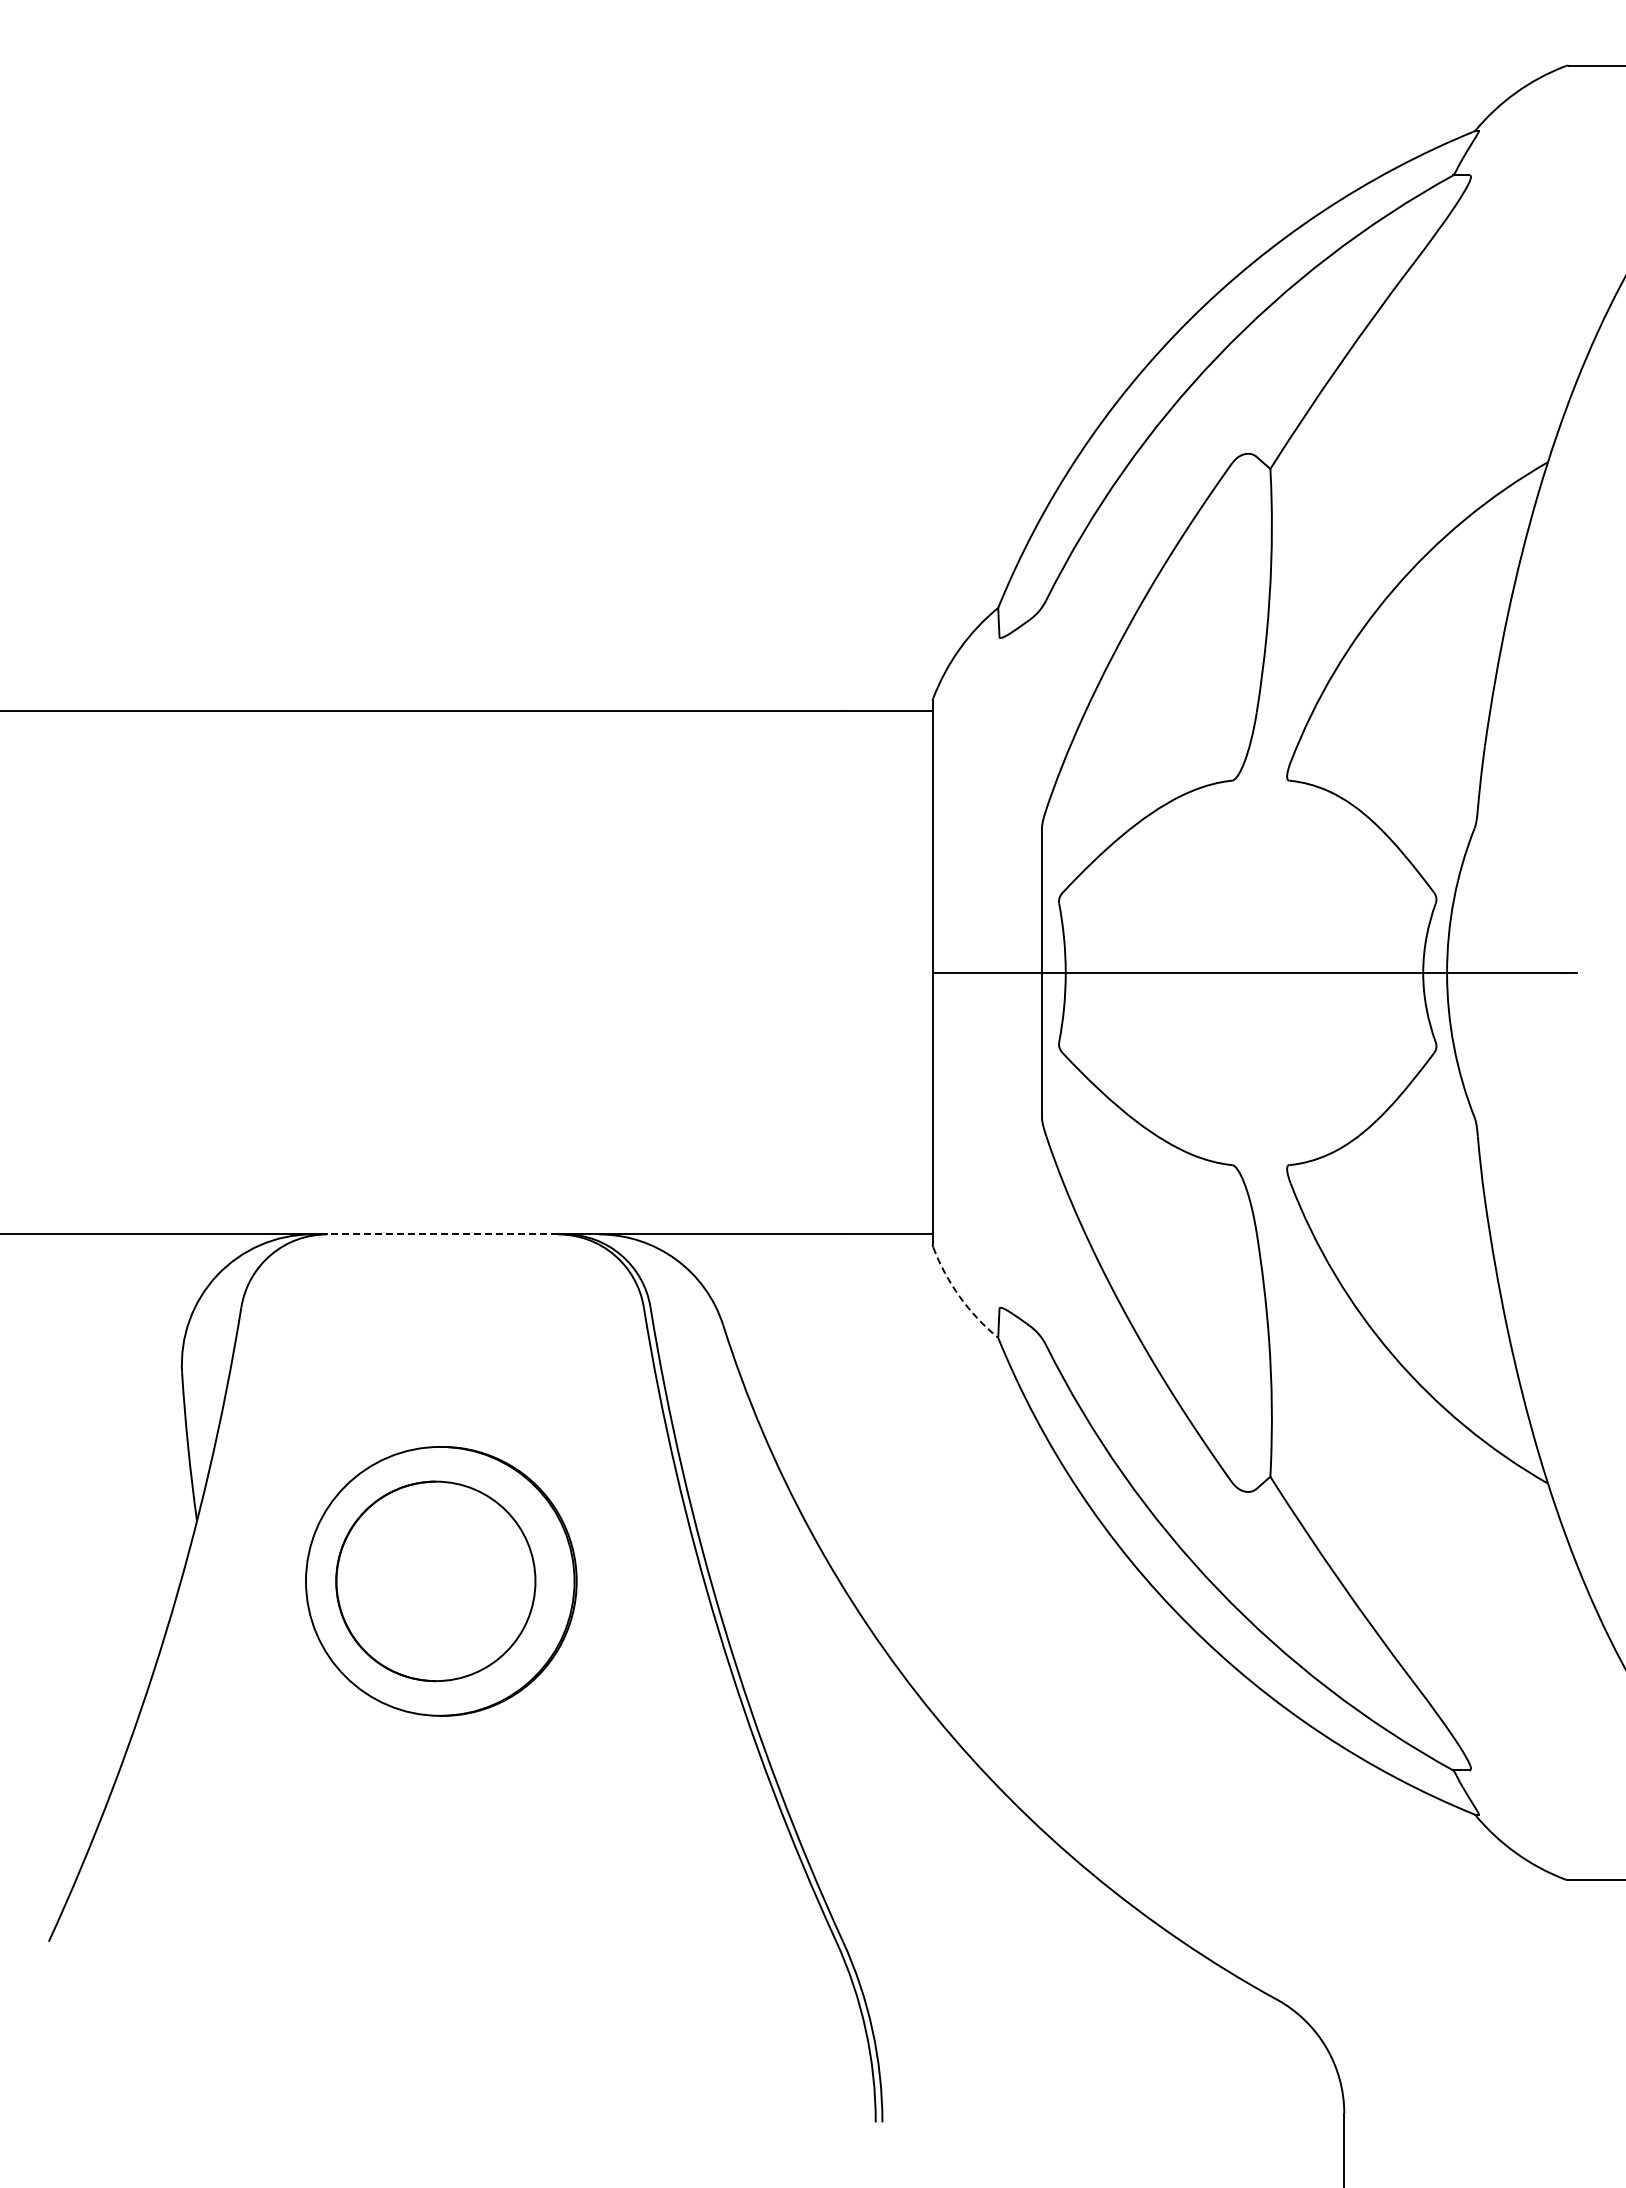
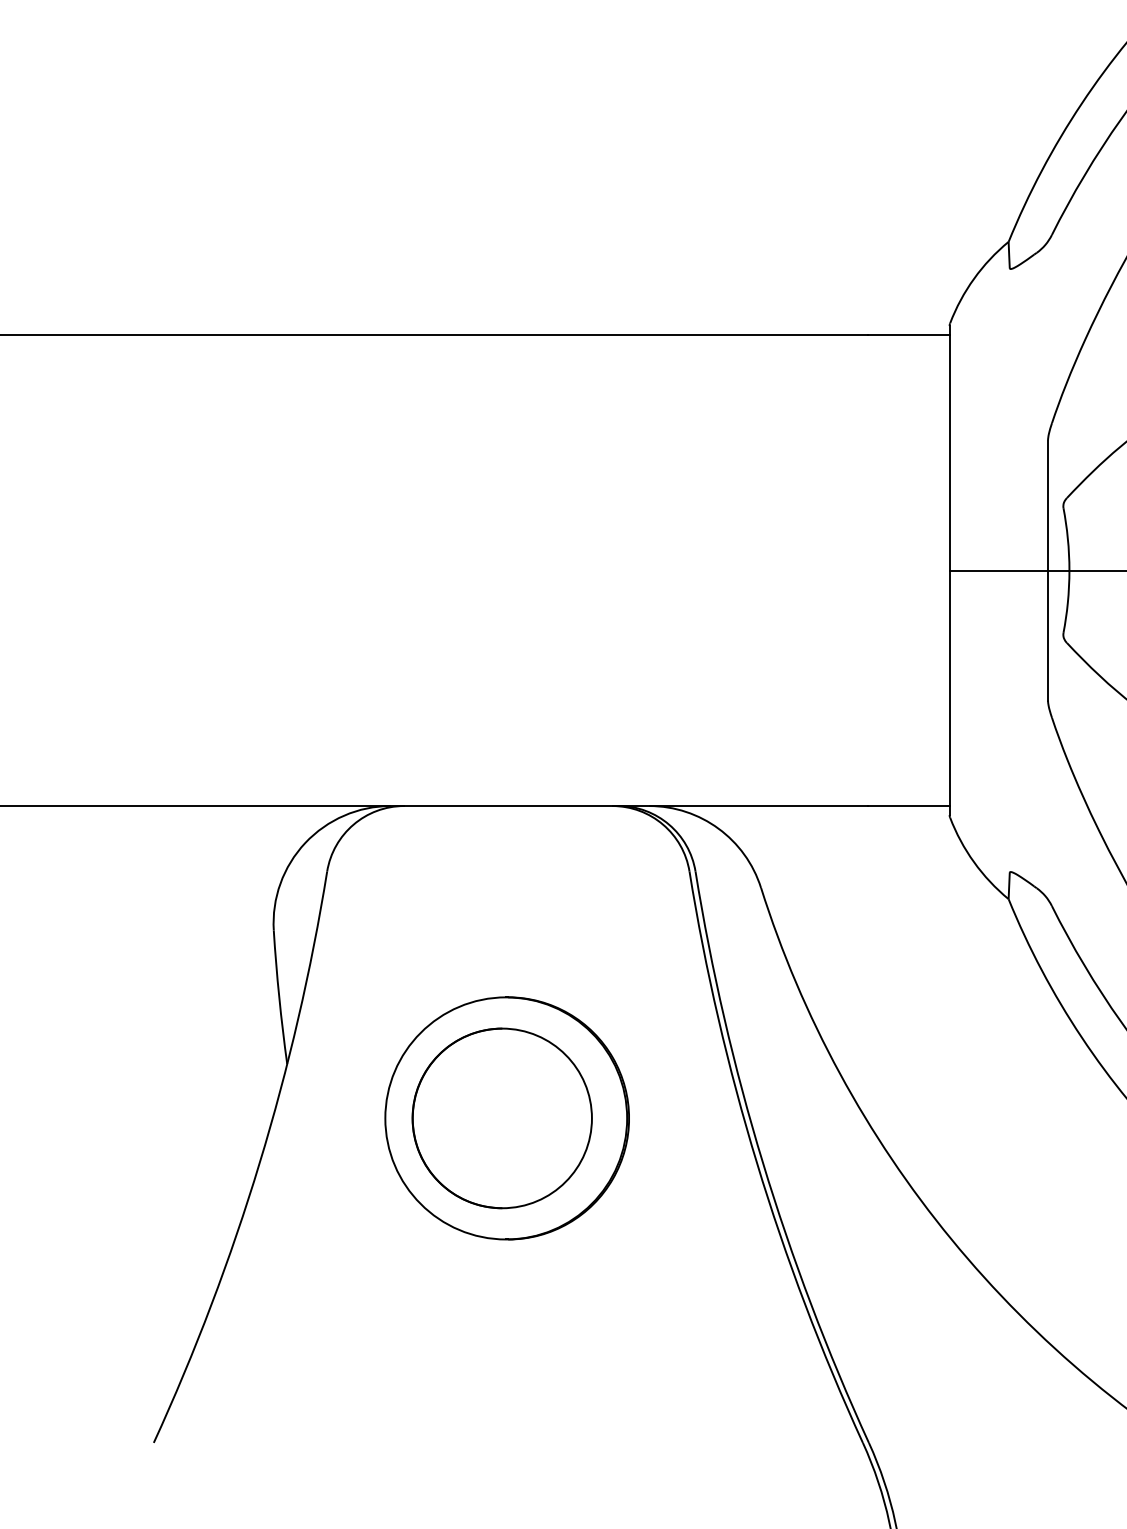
line: (442, 1234) -> (508, 806), dashed -> solid
arc: (959, 1296) -> (973, 861), dashed -> solid

